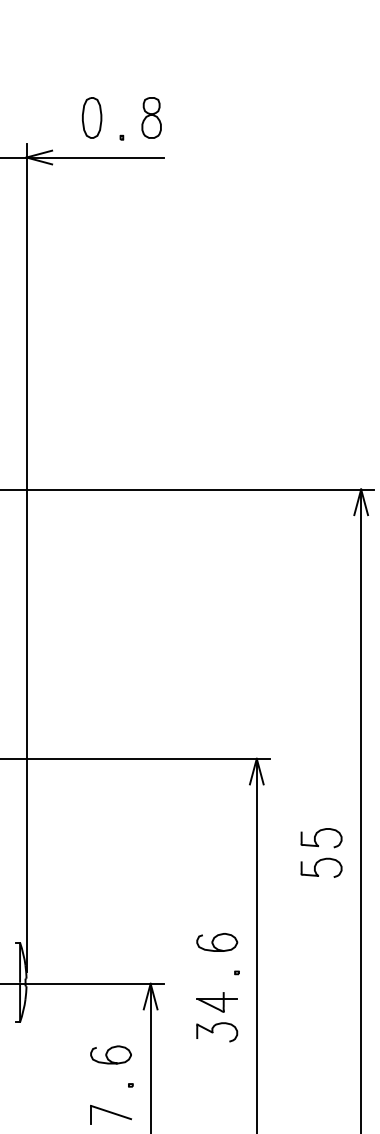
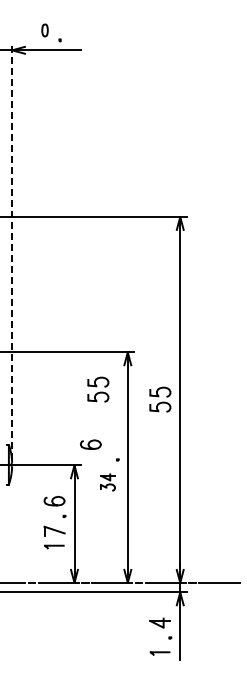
part: (90, 118) -> (44, 30), size x0.6
part: (150, 118) -> (74, 30), removed
line: (27, 557) -> (12, 251), solid -> dashed
part: (198, 832) -> (98, 389), added
curve: (214, 942) -> (89, 444), moved
part: (216, 1017) -> (107, 482), size x0.7

